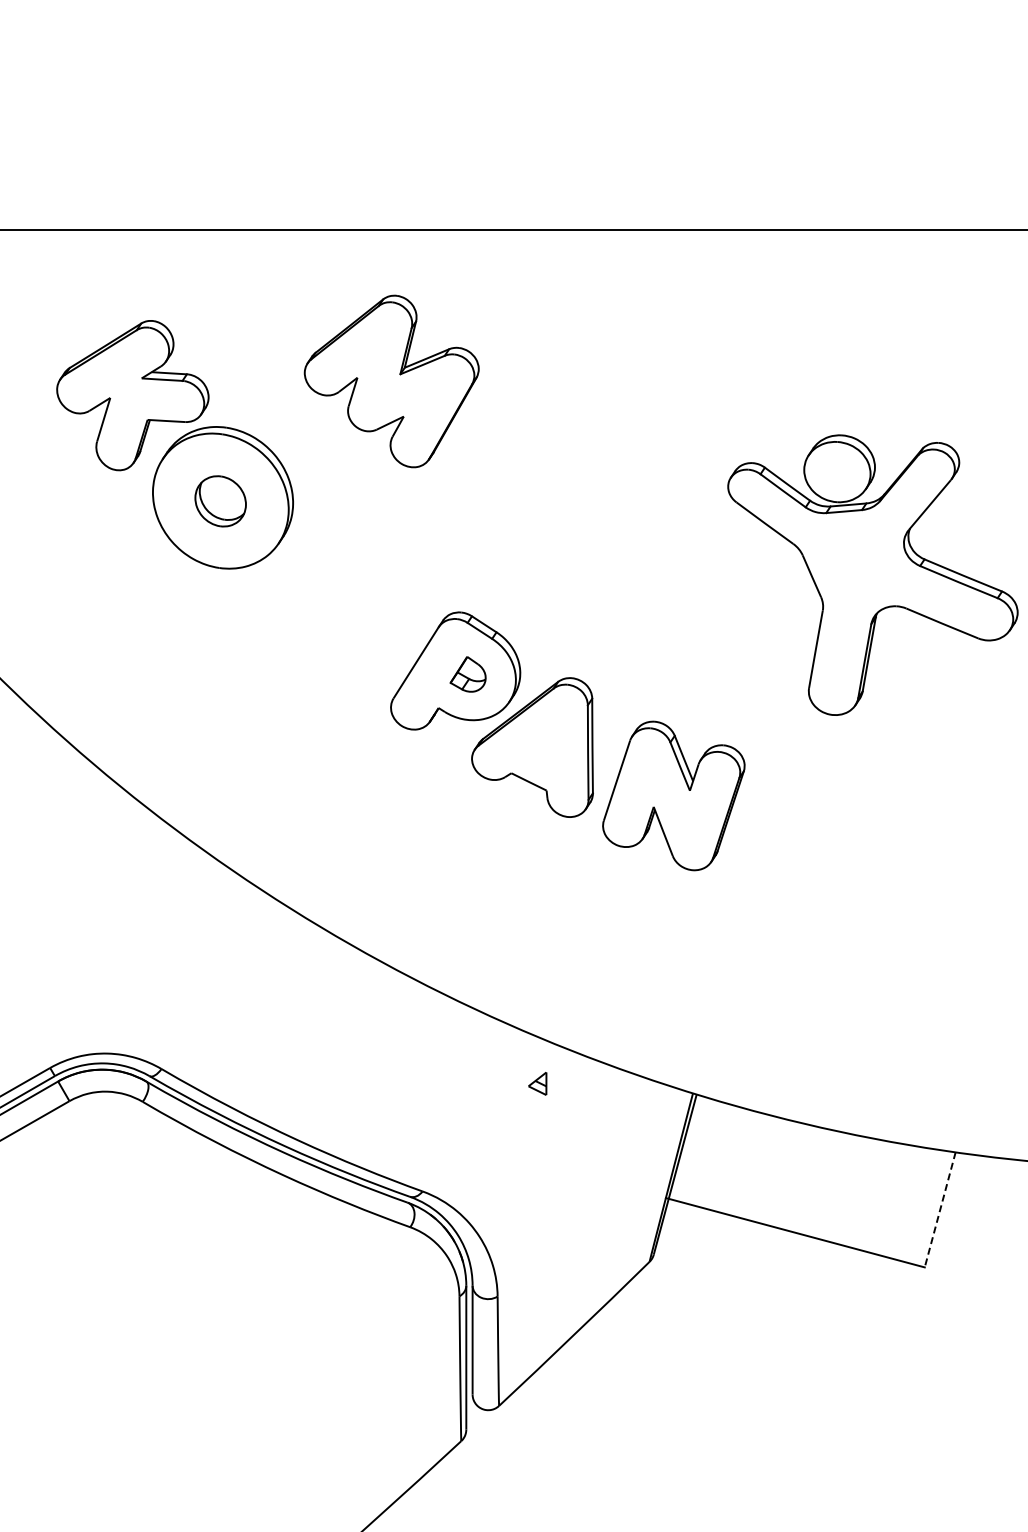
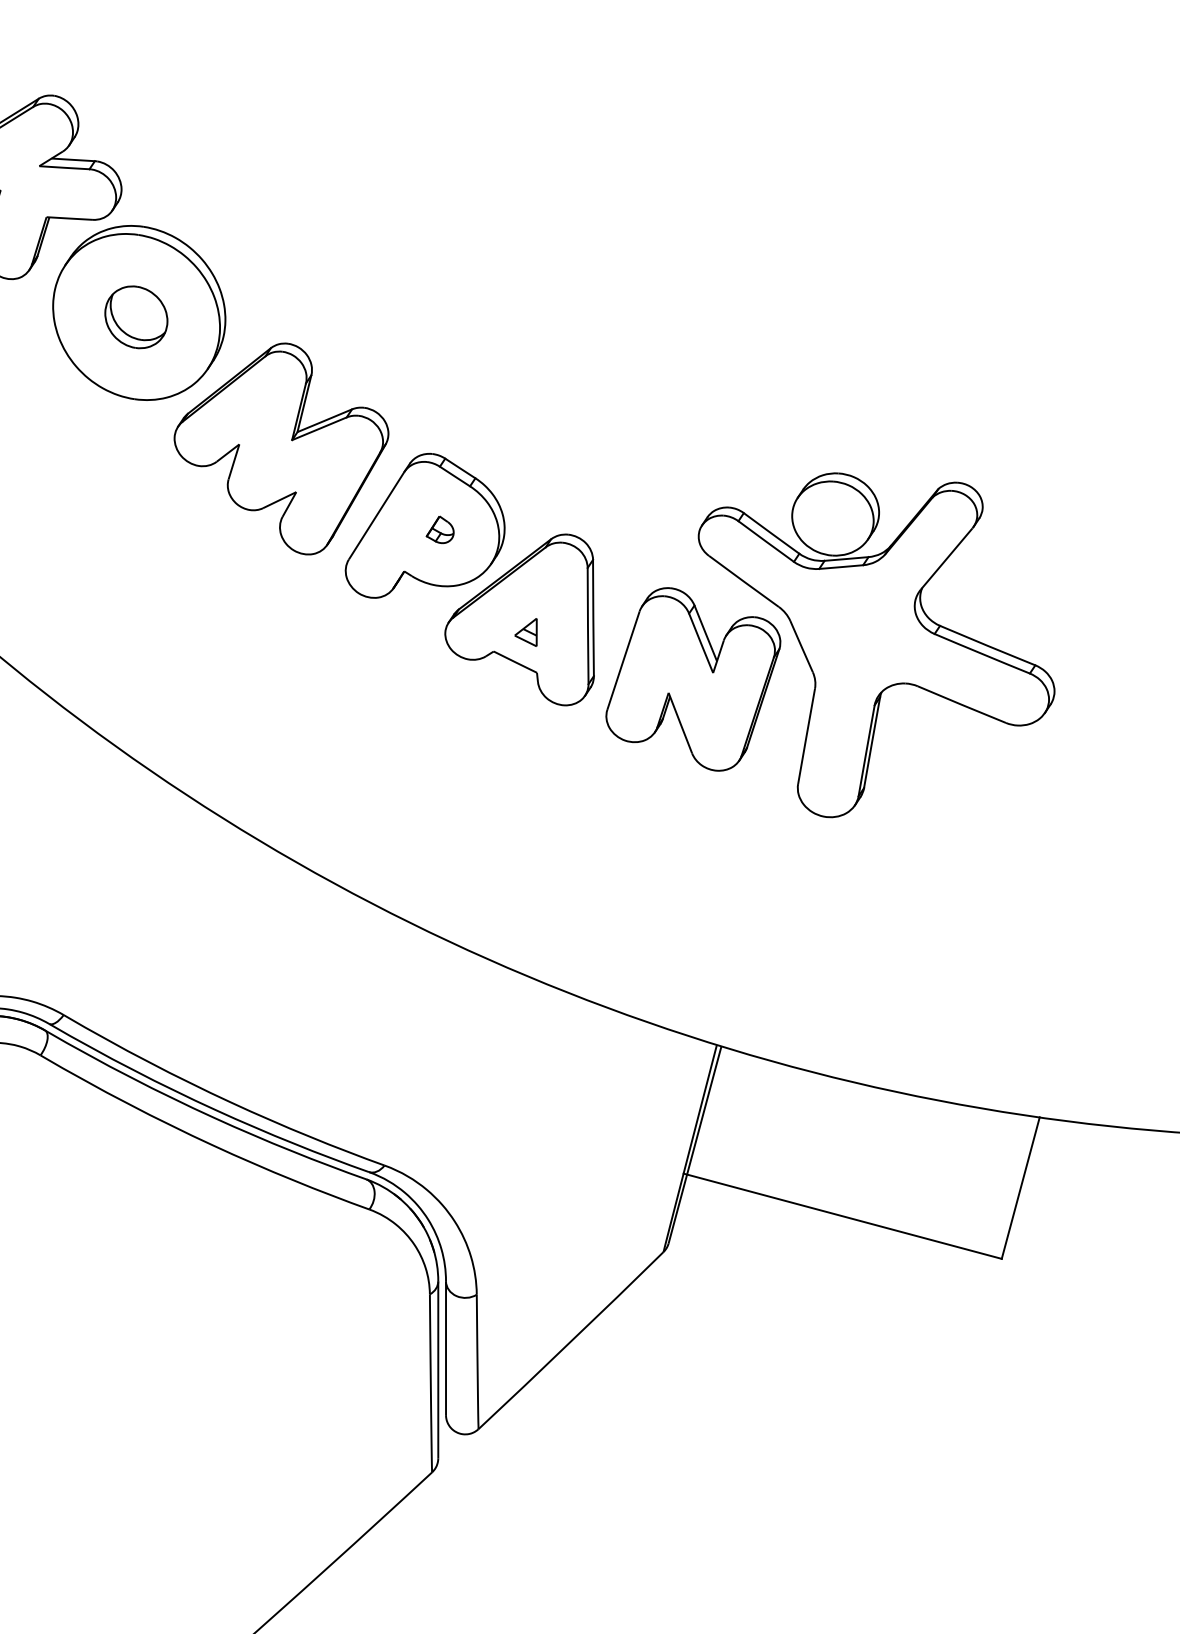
part: (391, 381) -> (281, 449), moved
part: (872, 574) -> (876, 644), moved
part: (467, 673) -> (439, 528), size x0.62
part: (537, 1083) -> (525, 632), moved
line: (940, 1209) -> (1021, 1187), dashed -> solid

